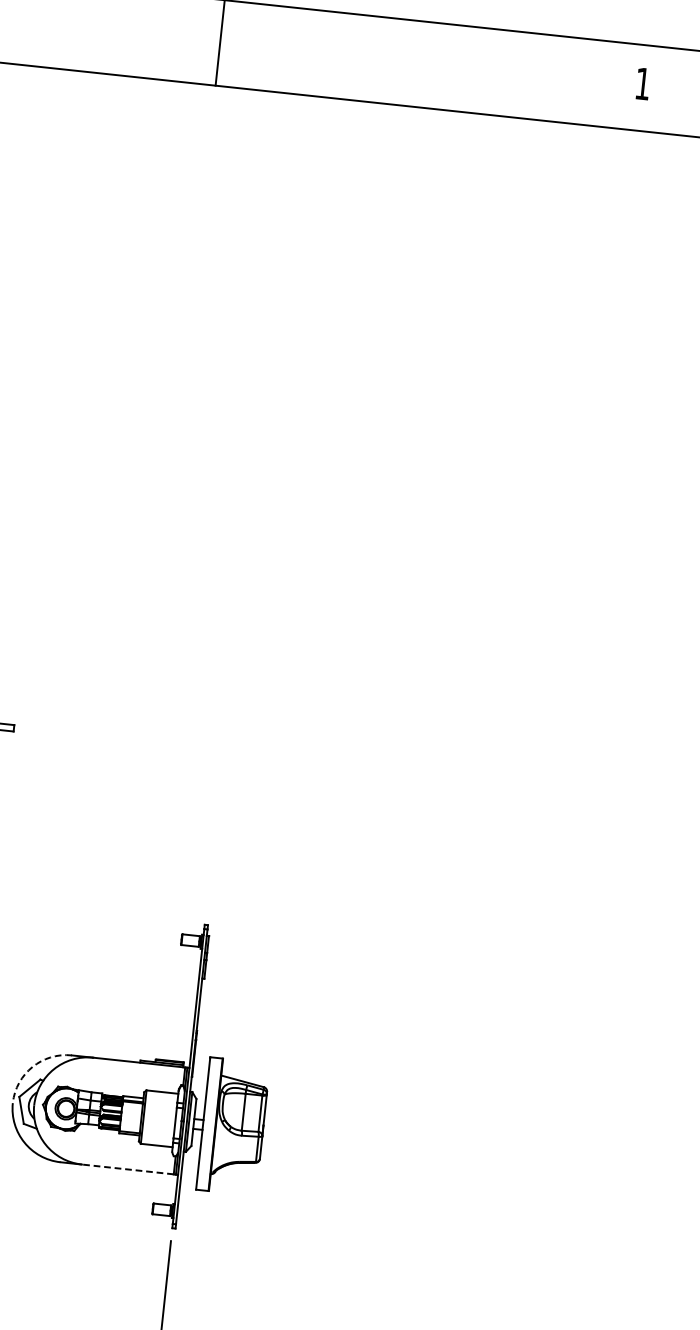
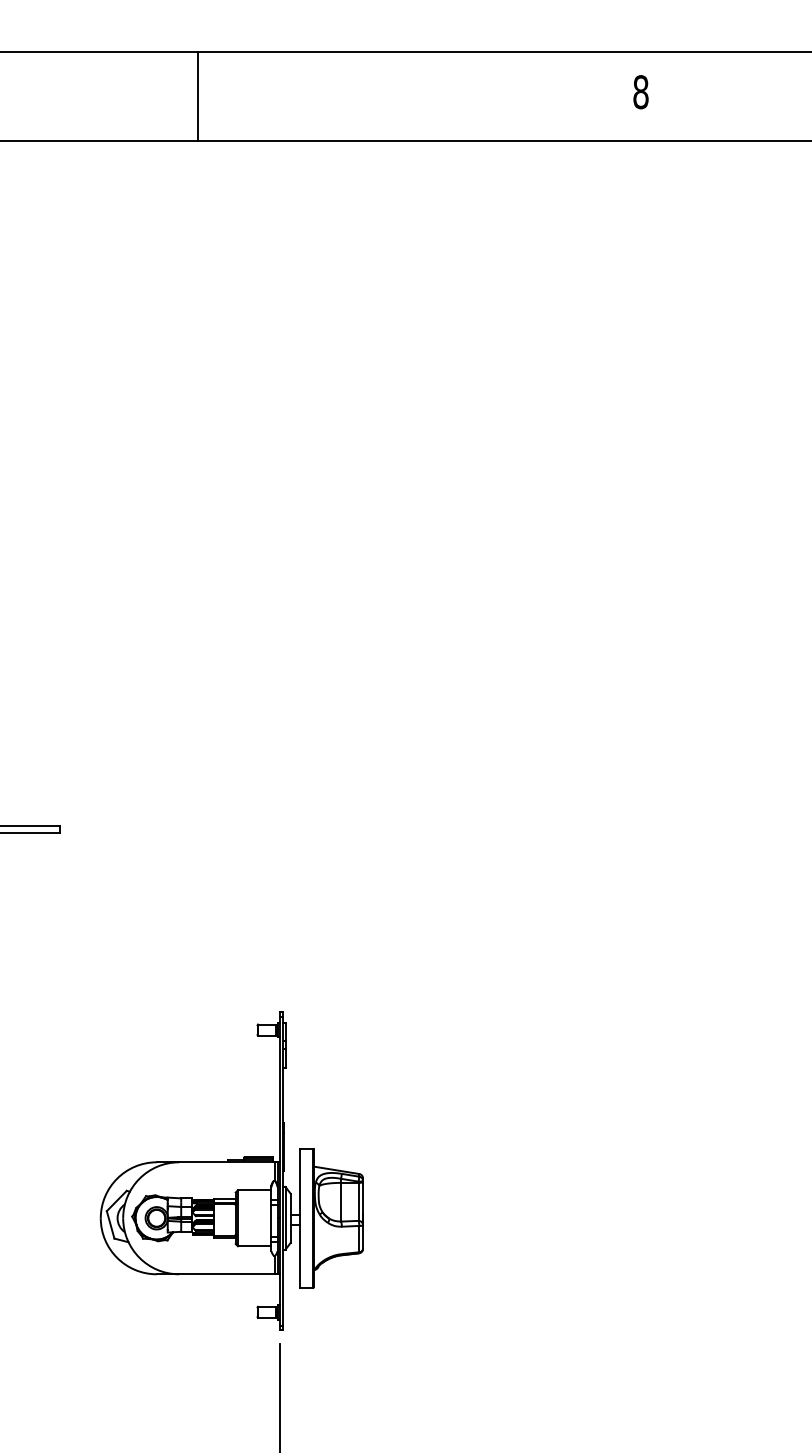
text: (642, 84) -> (640, 92), 1 -> 8
arc: (32, 1066) -> (117, 1178), dashed -> solid
line: (127, 1169) -> (226, 1274), dashed -> solid

